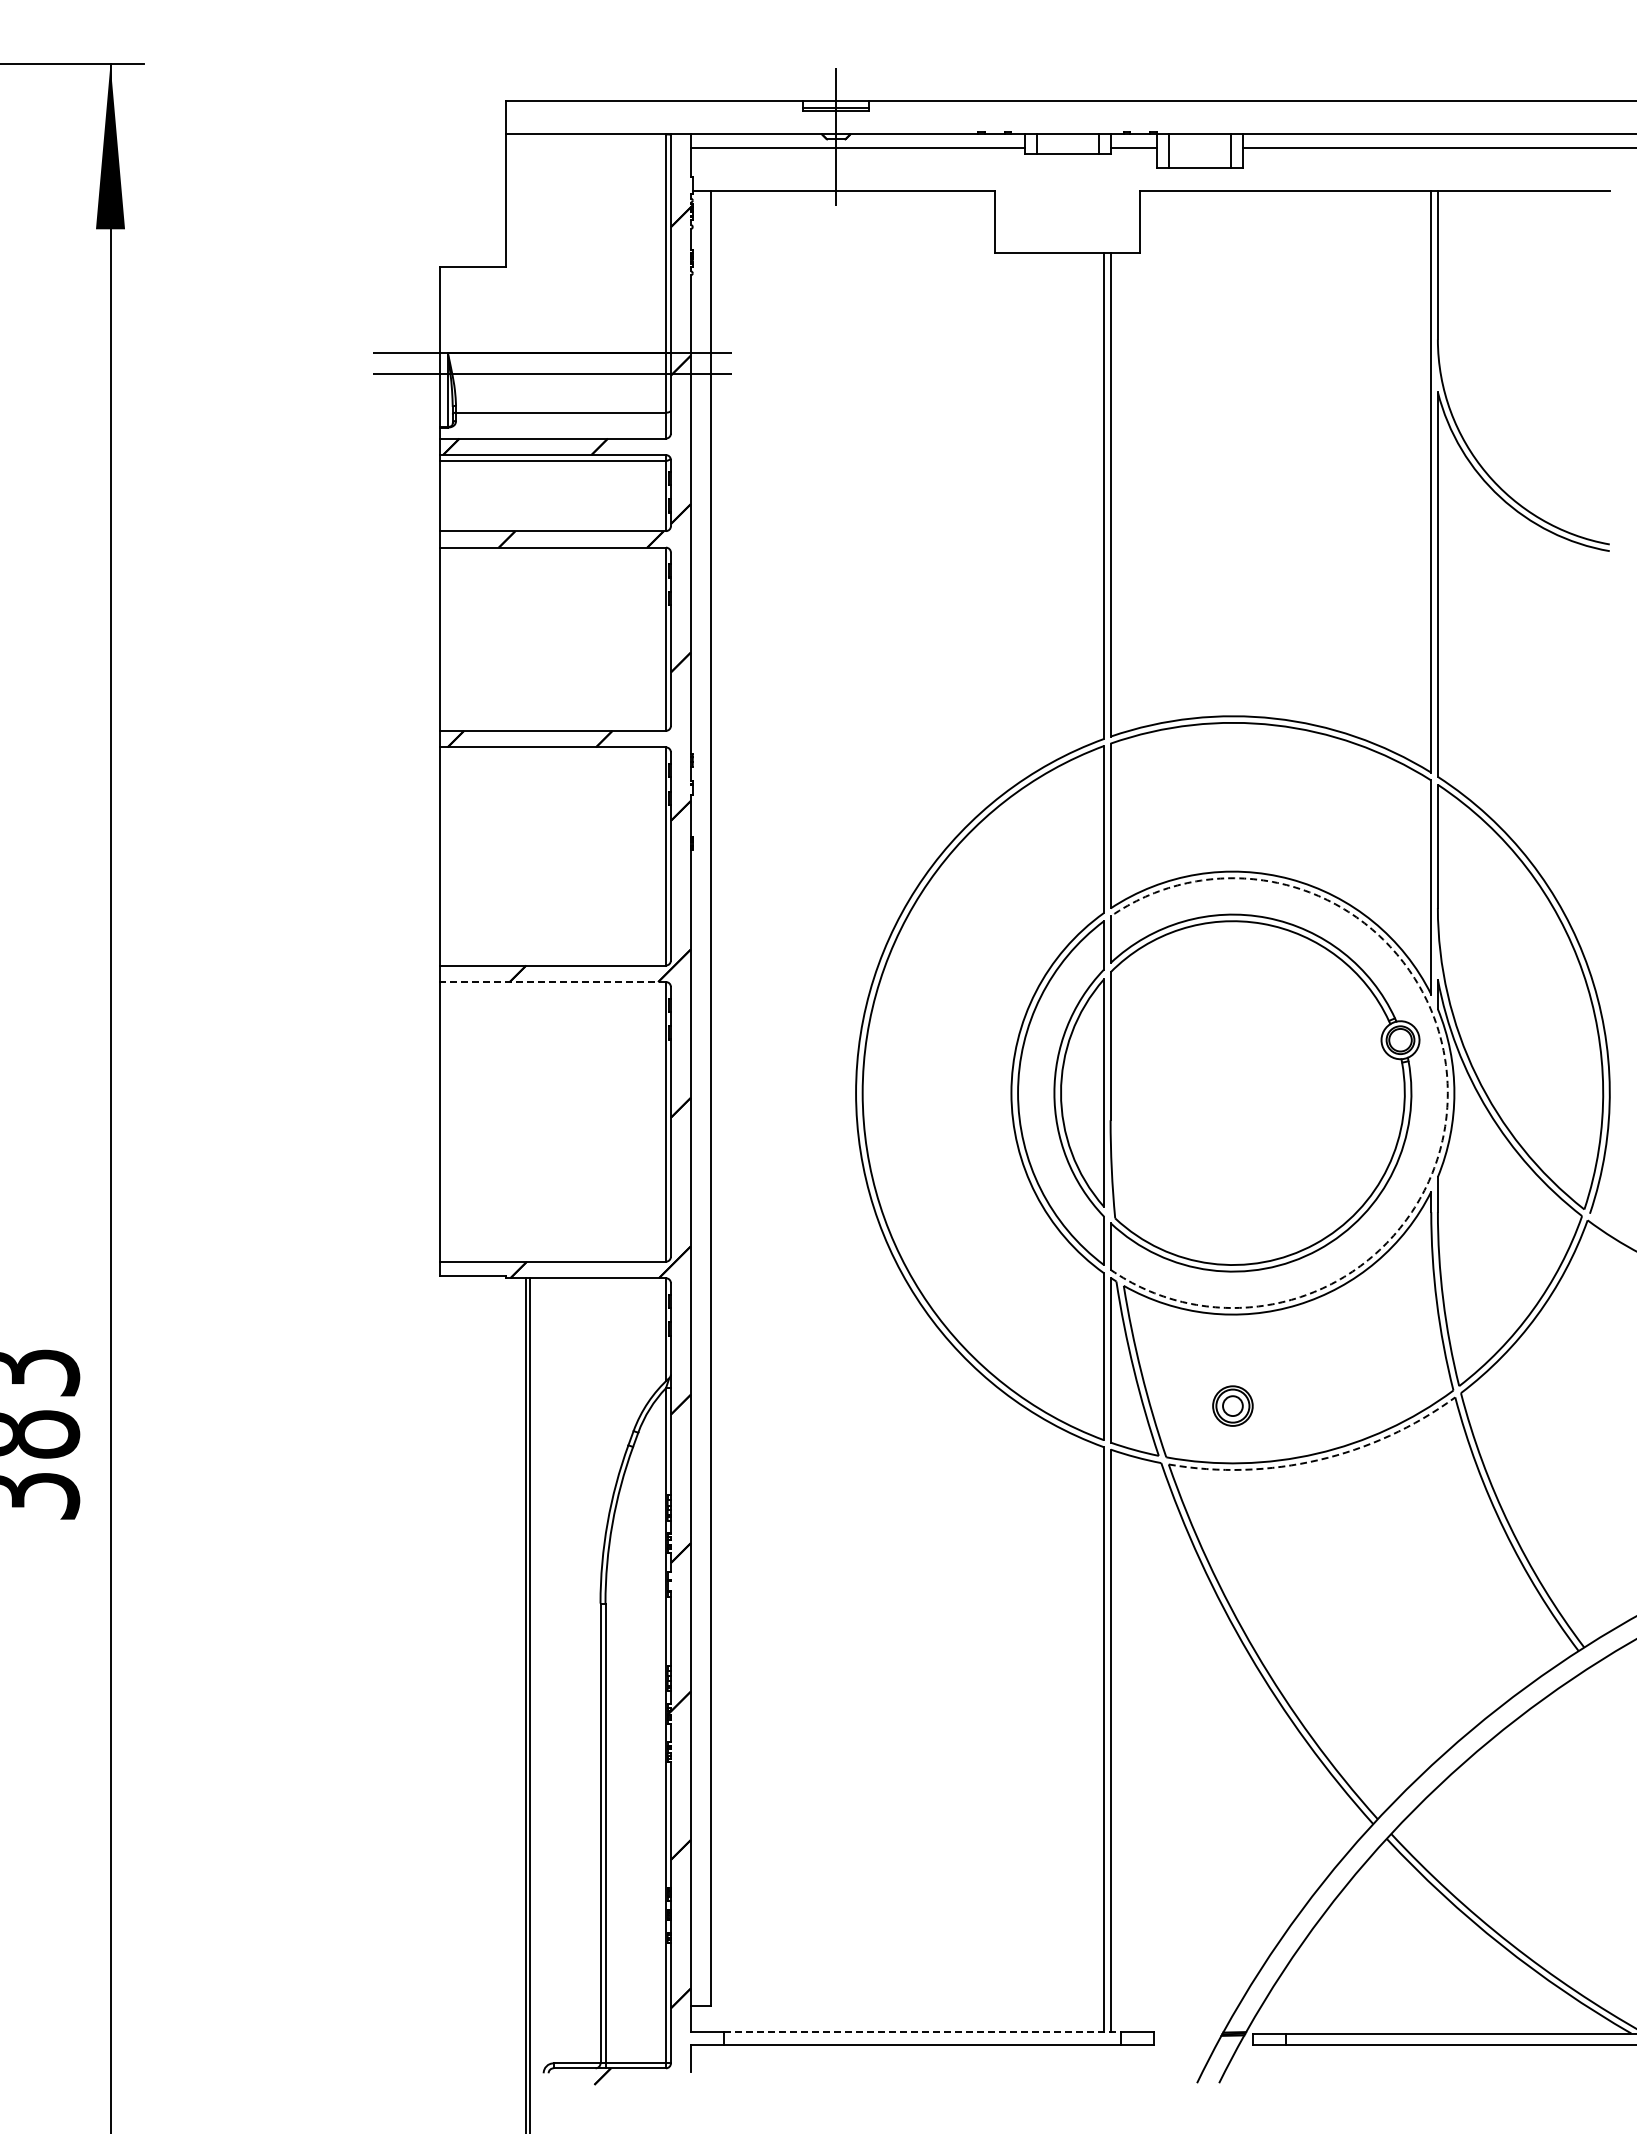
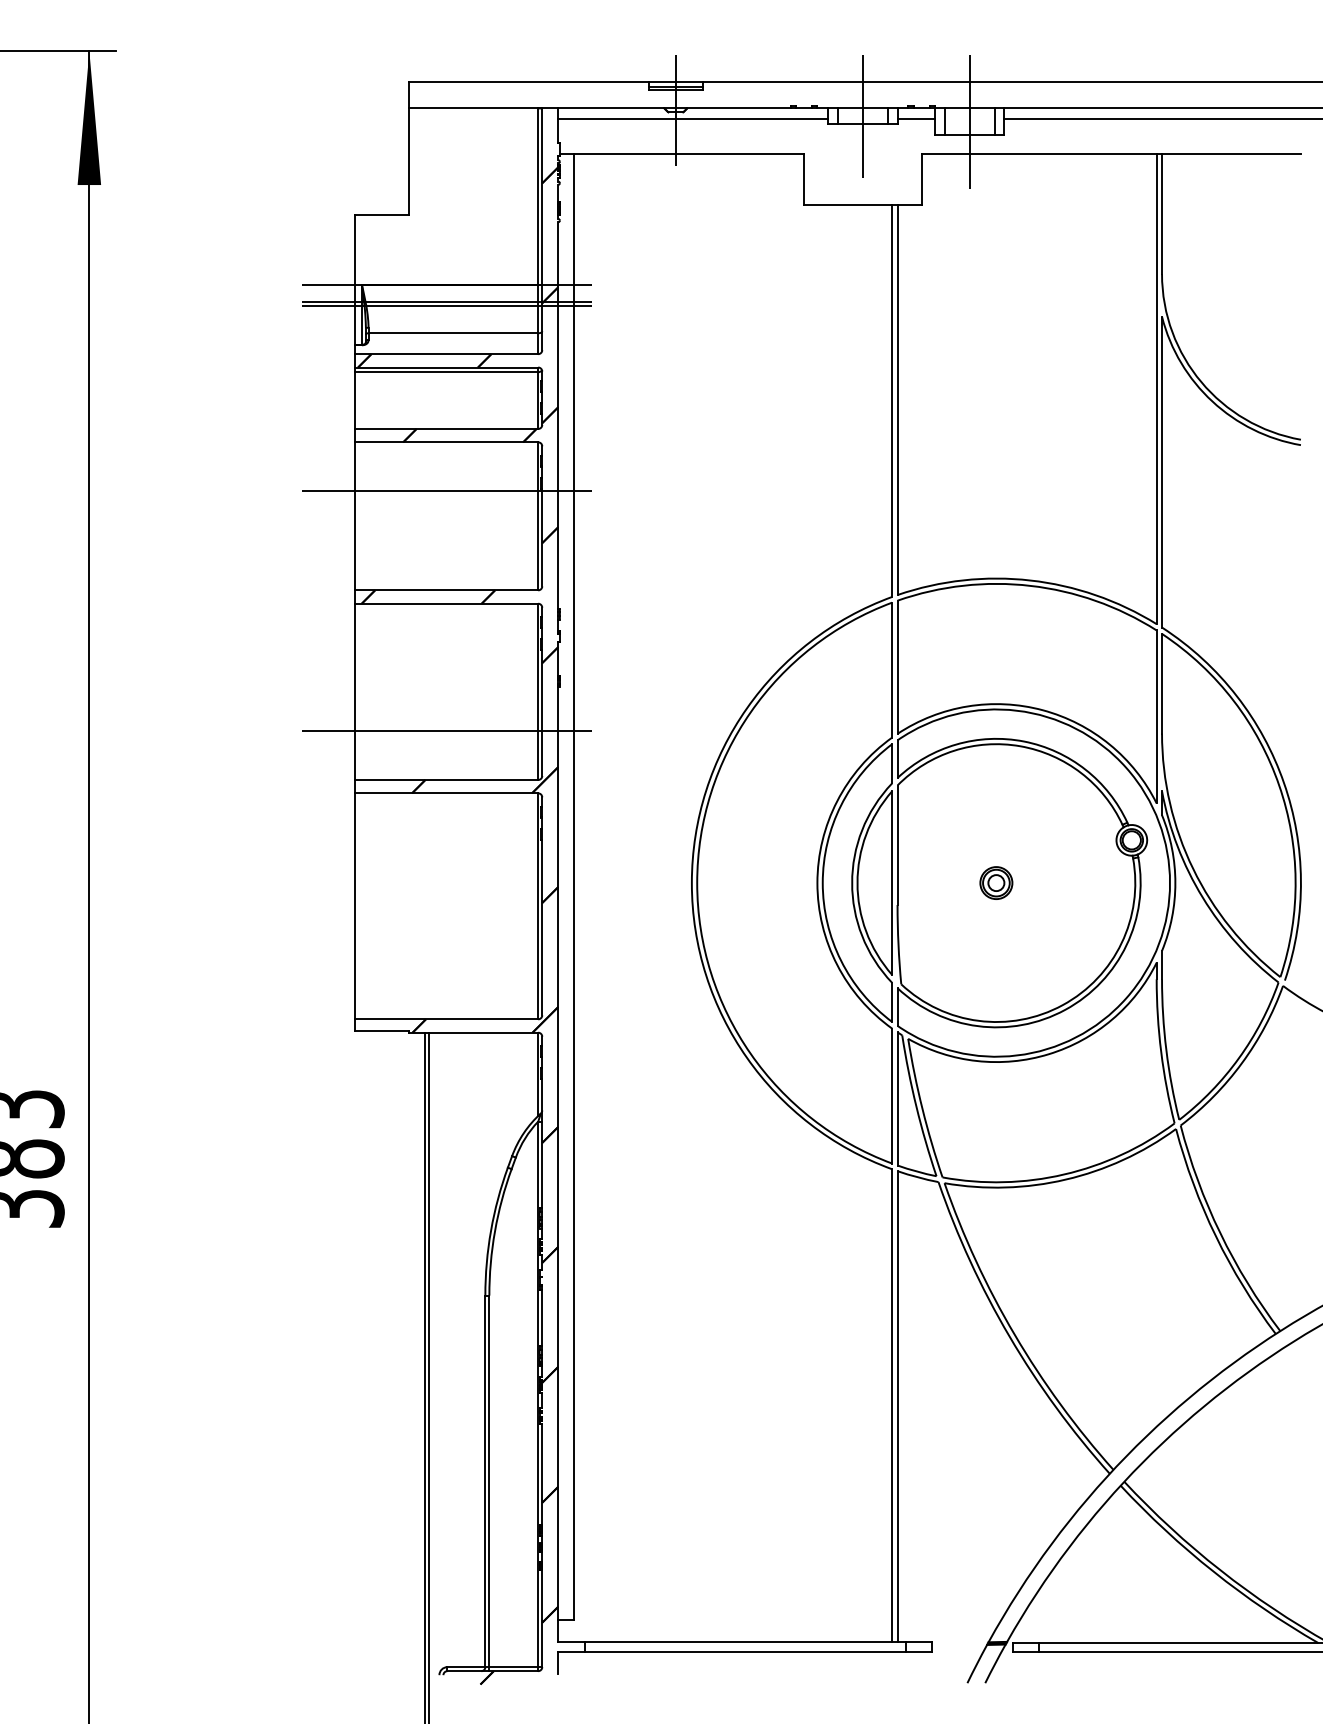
line: (1067, 144) -> (862, 116), added
line: (1199, 150) -> (969, 121), added
line: (552, 379) -> (446, 306), added
line: (552, 608) -> (446, 491), added
line: (552, 904) -> (446, 730), added
line: (552, 982) -> (446, 793), dashed -> solid
arc: (1447, 1093) -> (1169, 883), dashed -> solid
part: (1232, 1405) -> (996, 882), moved
arc: (1318, 1460) -> (1065, 1179), dashed -> solid
line: (922, 2031) -> (745, 1641), dashed -> solid

